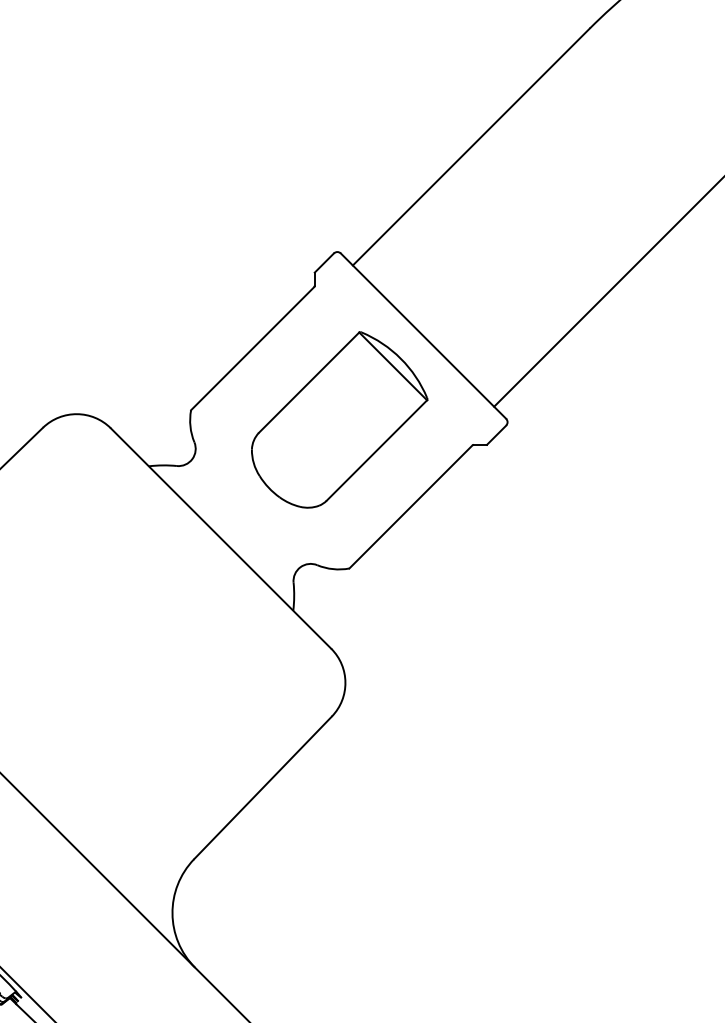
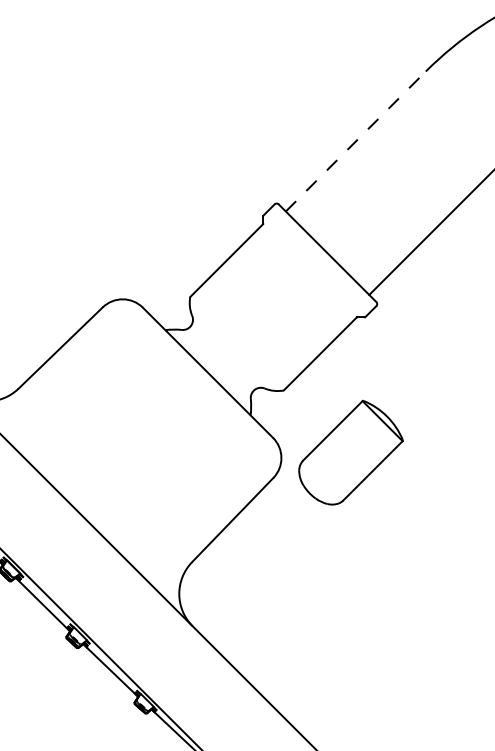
line: (470, 146) -> (355, 141), solid -> dashed
part: (338, 419) -> (350, 452), moved

